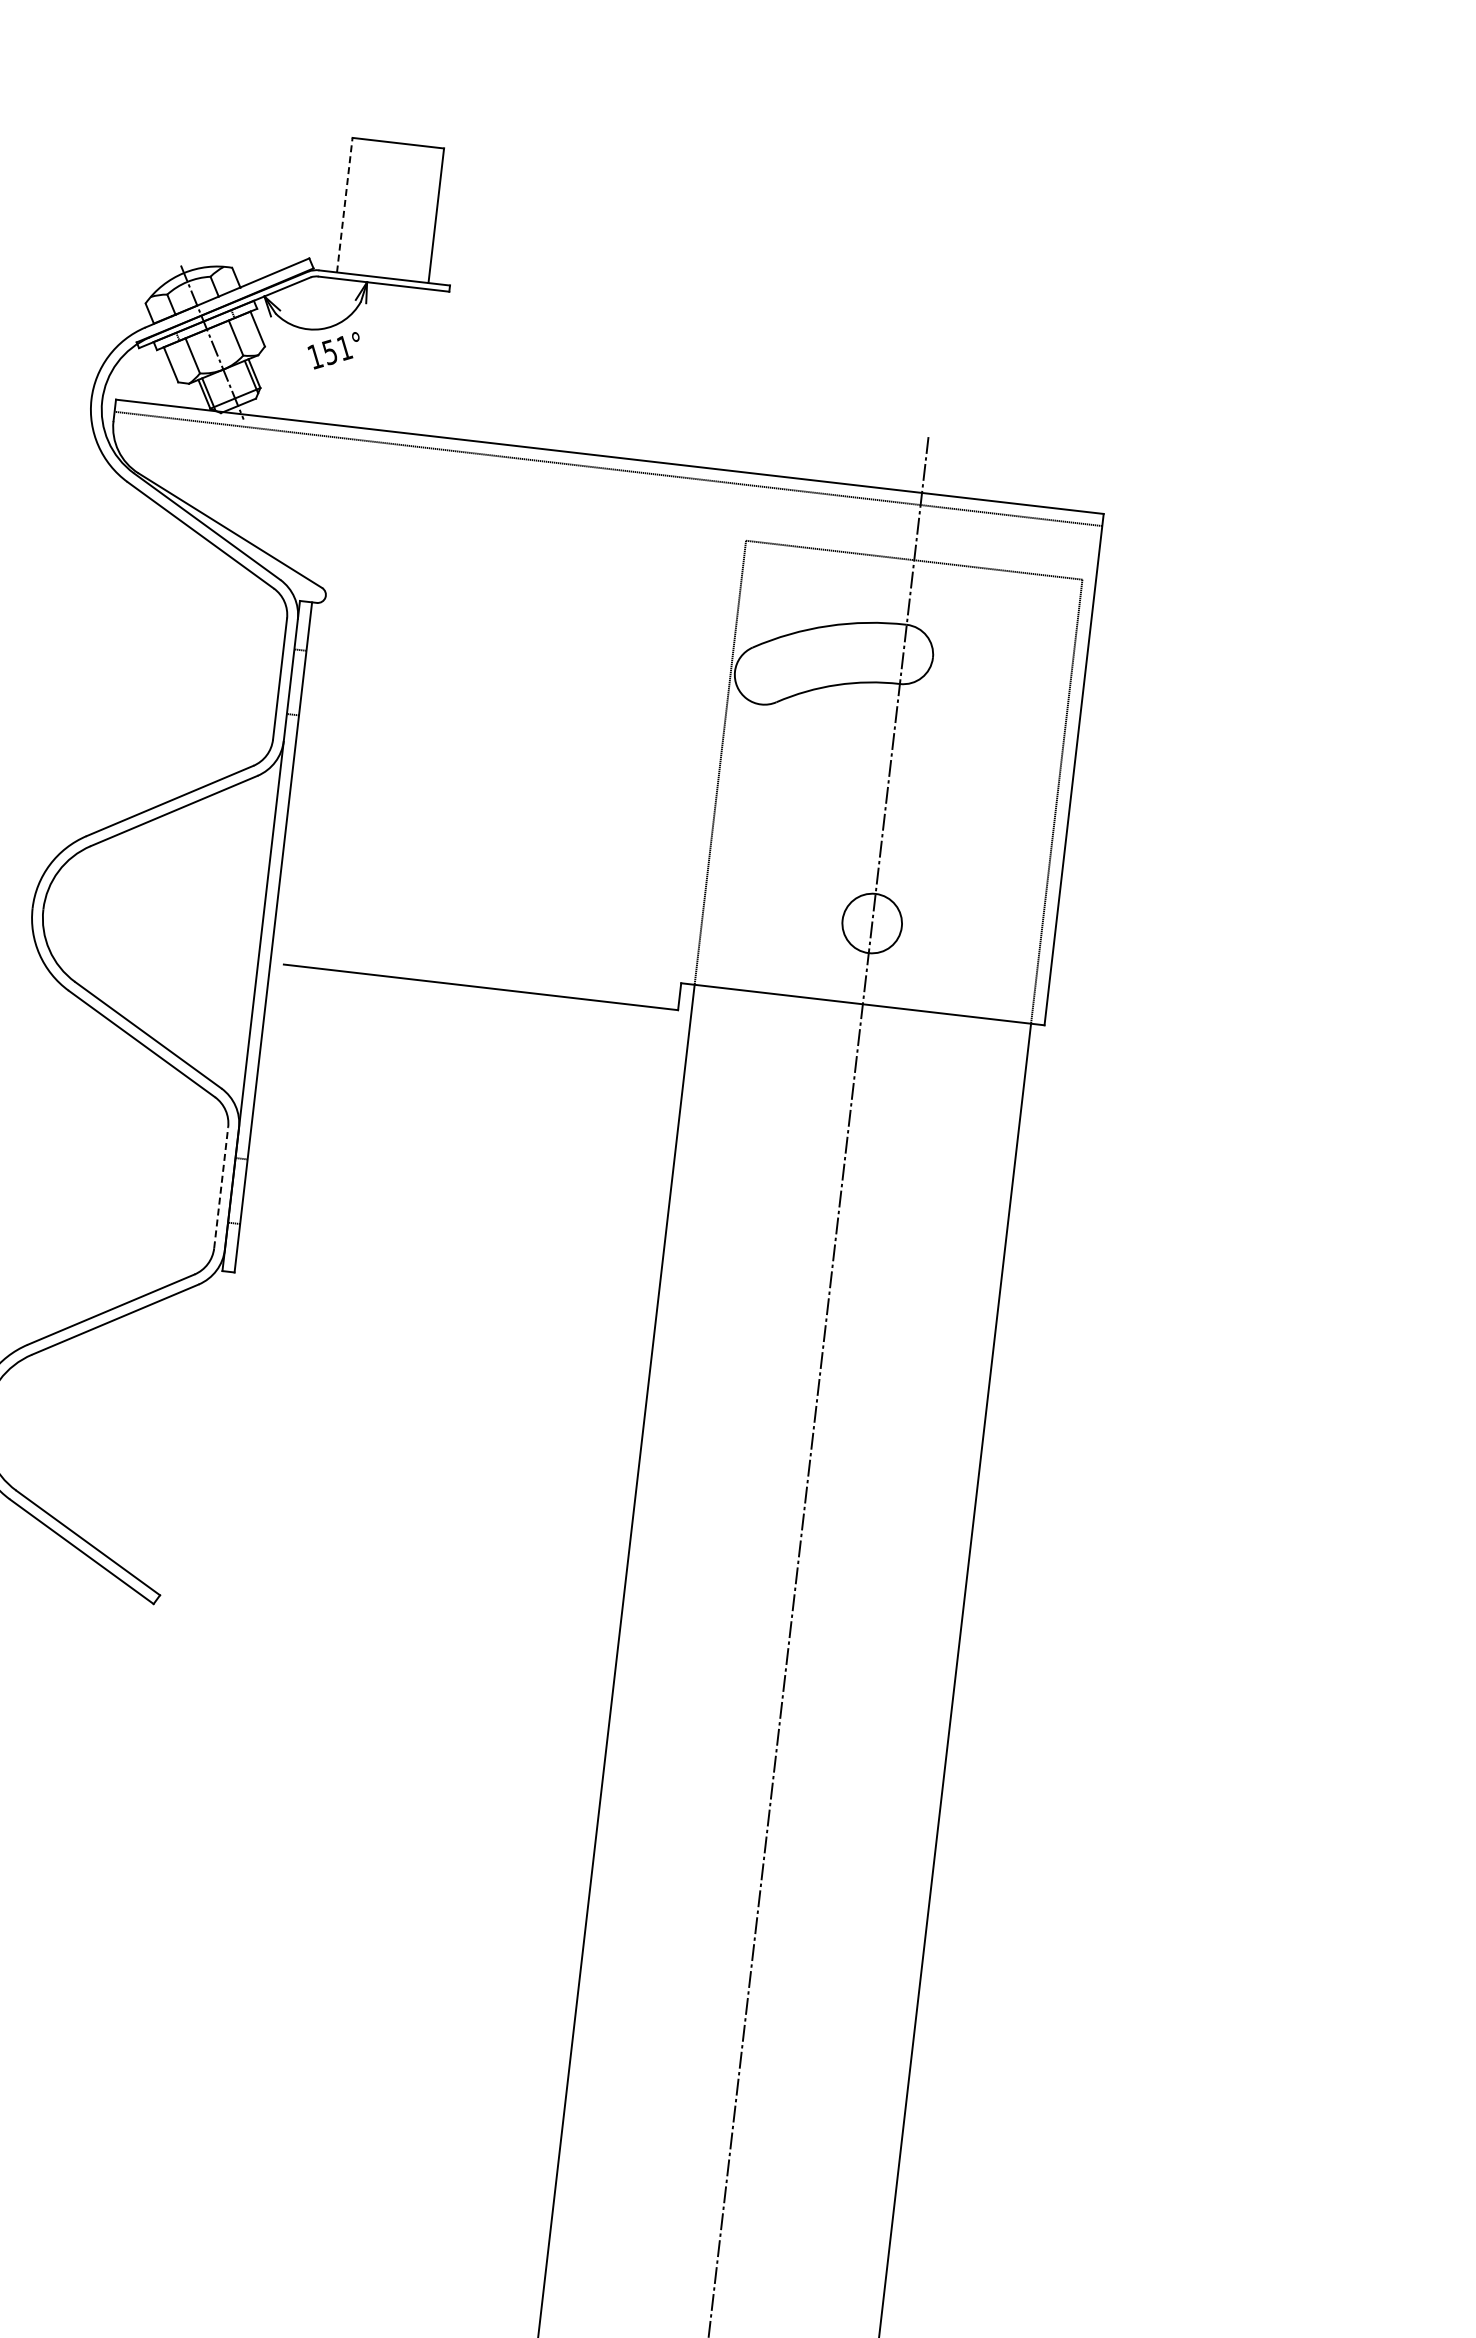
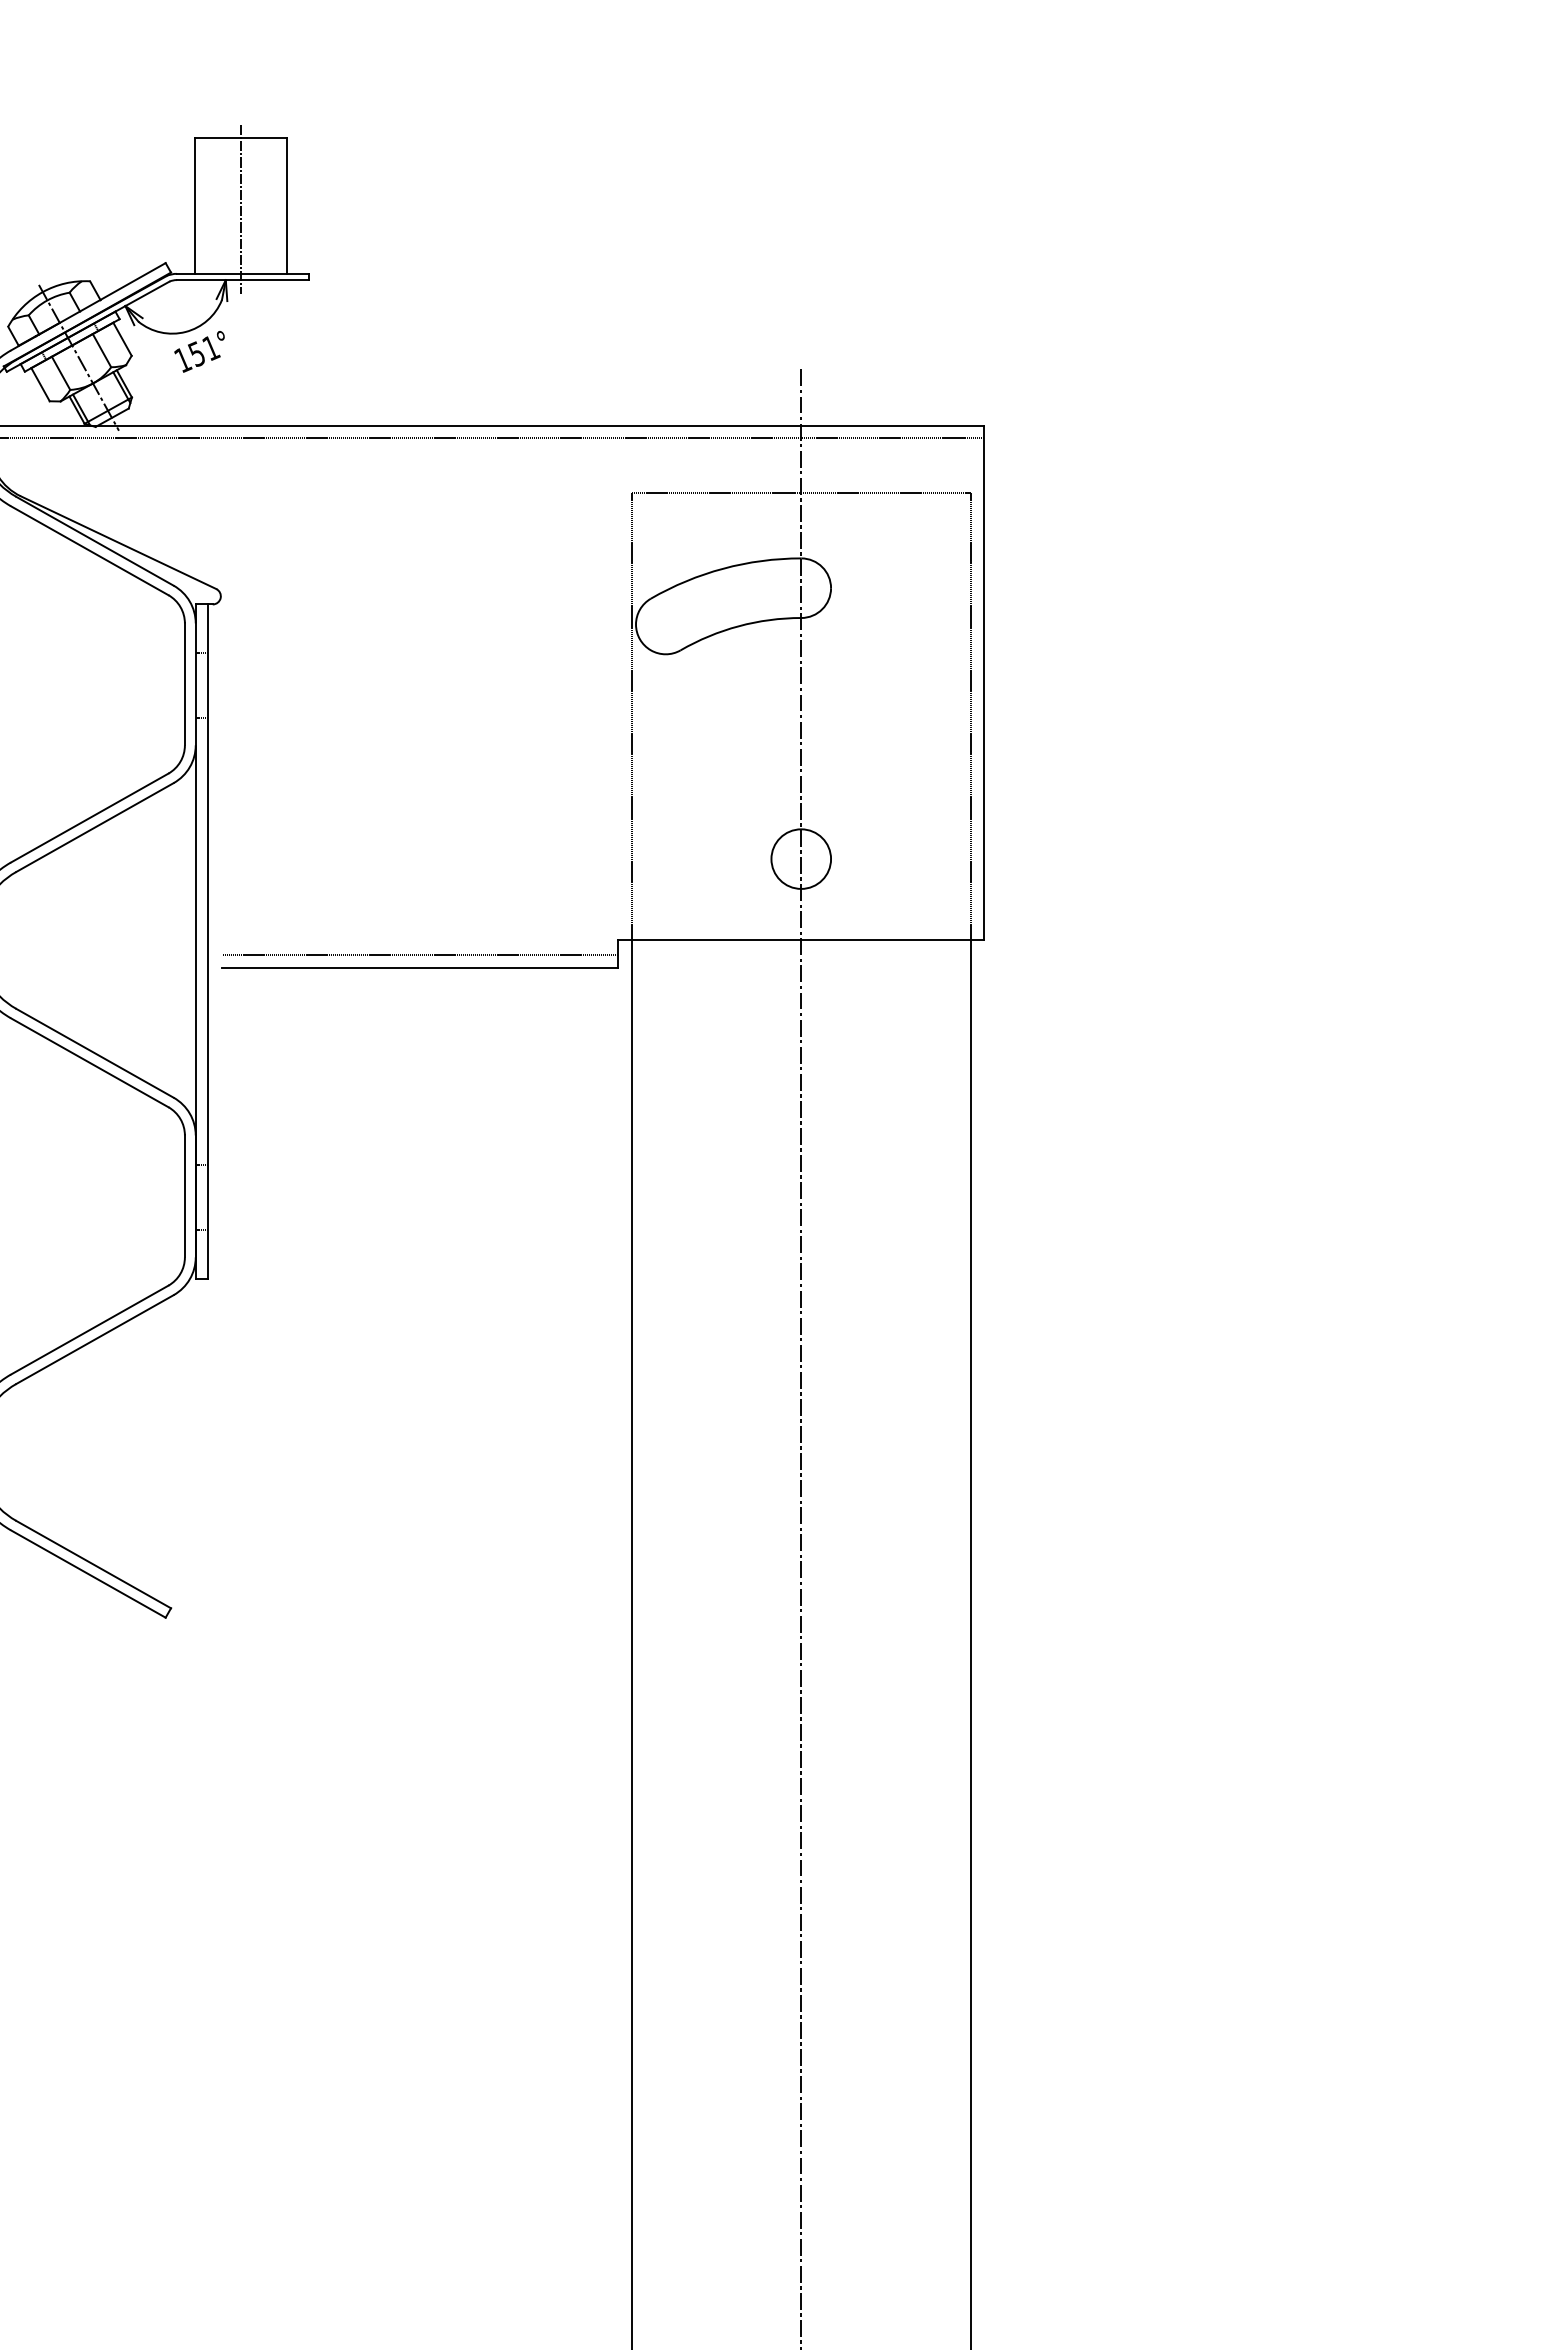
line: (344, 205) -> (194, 206), dashed -> solid
line: (389, 212) -> (240, 208), added
line: (481, 975) -> (419, 955), added
line: (220, 1187) -> (184, 1196), dashed -> solid

